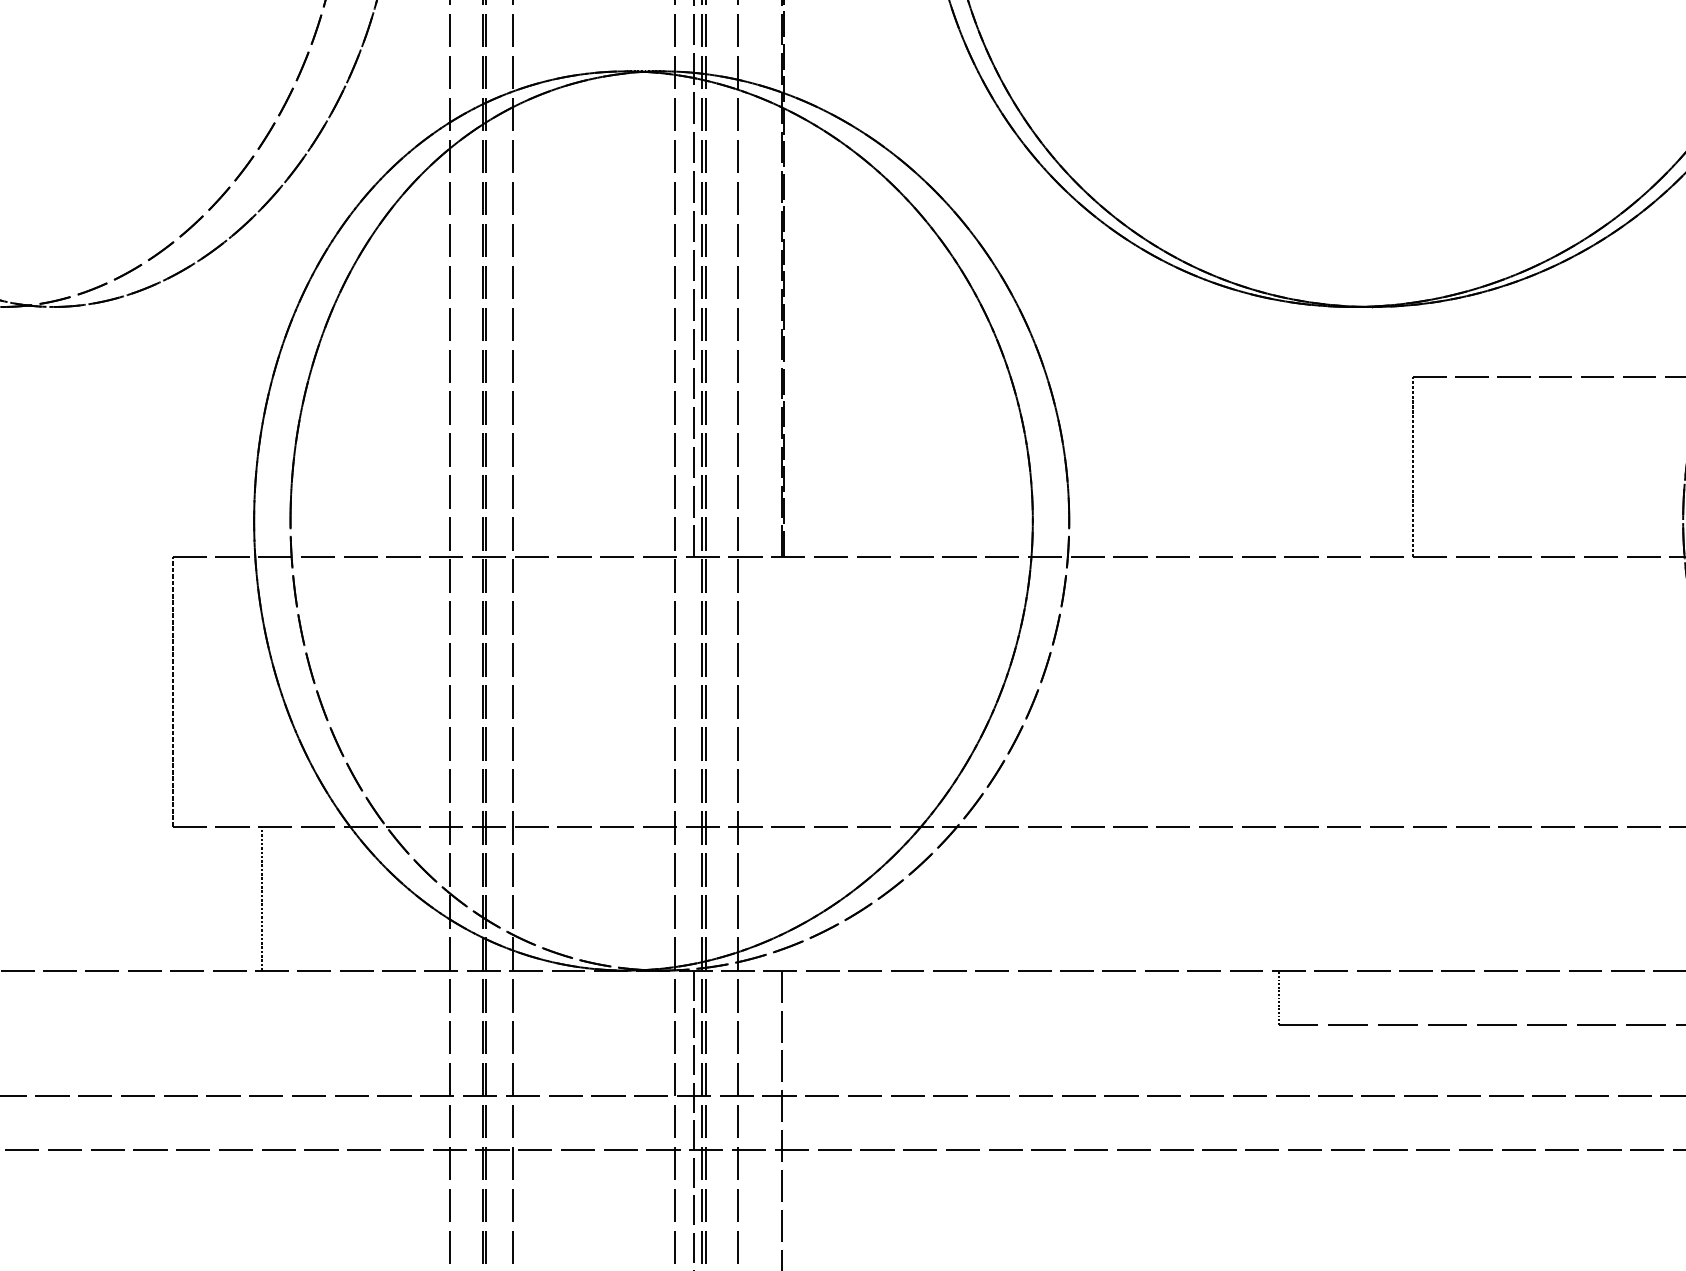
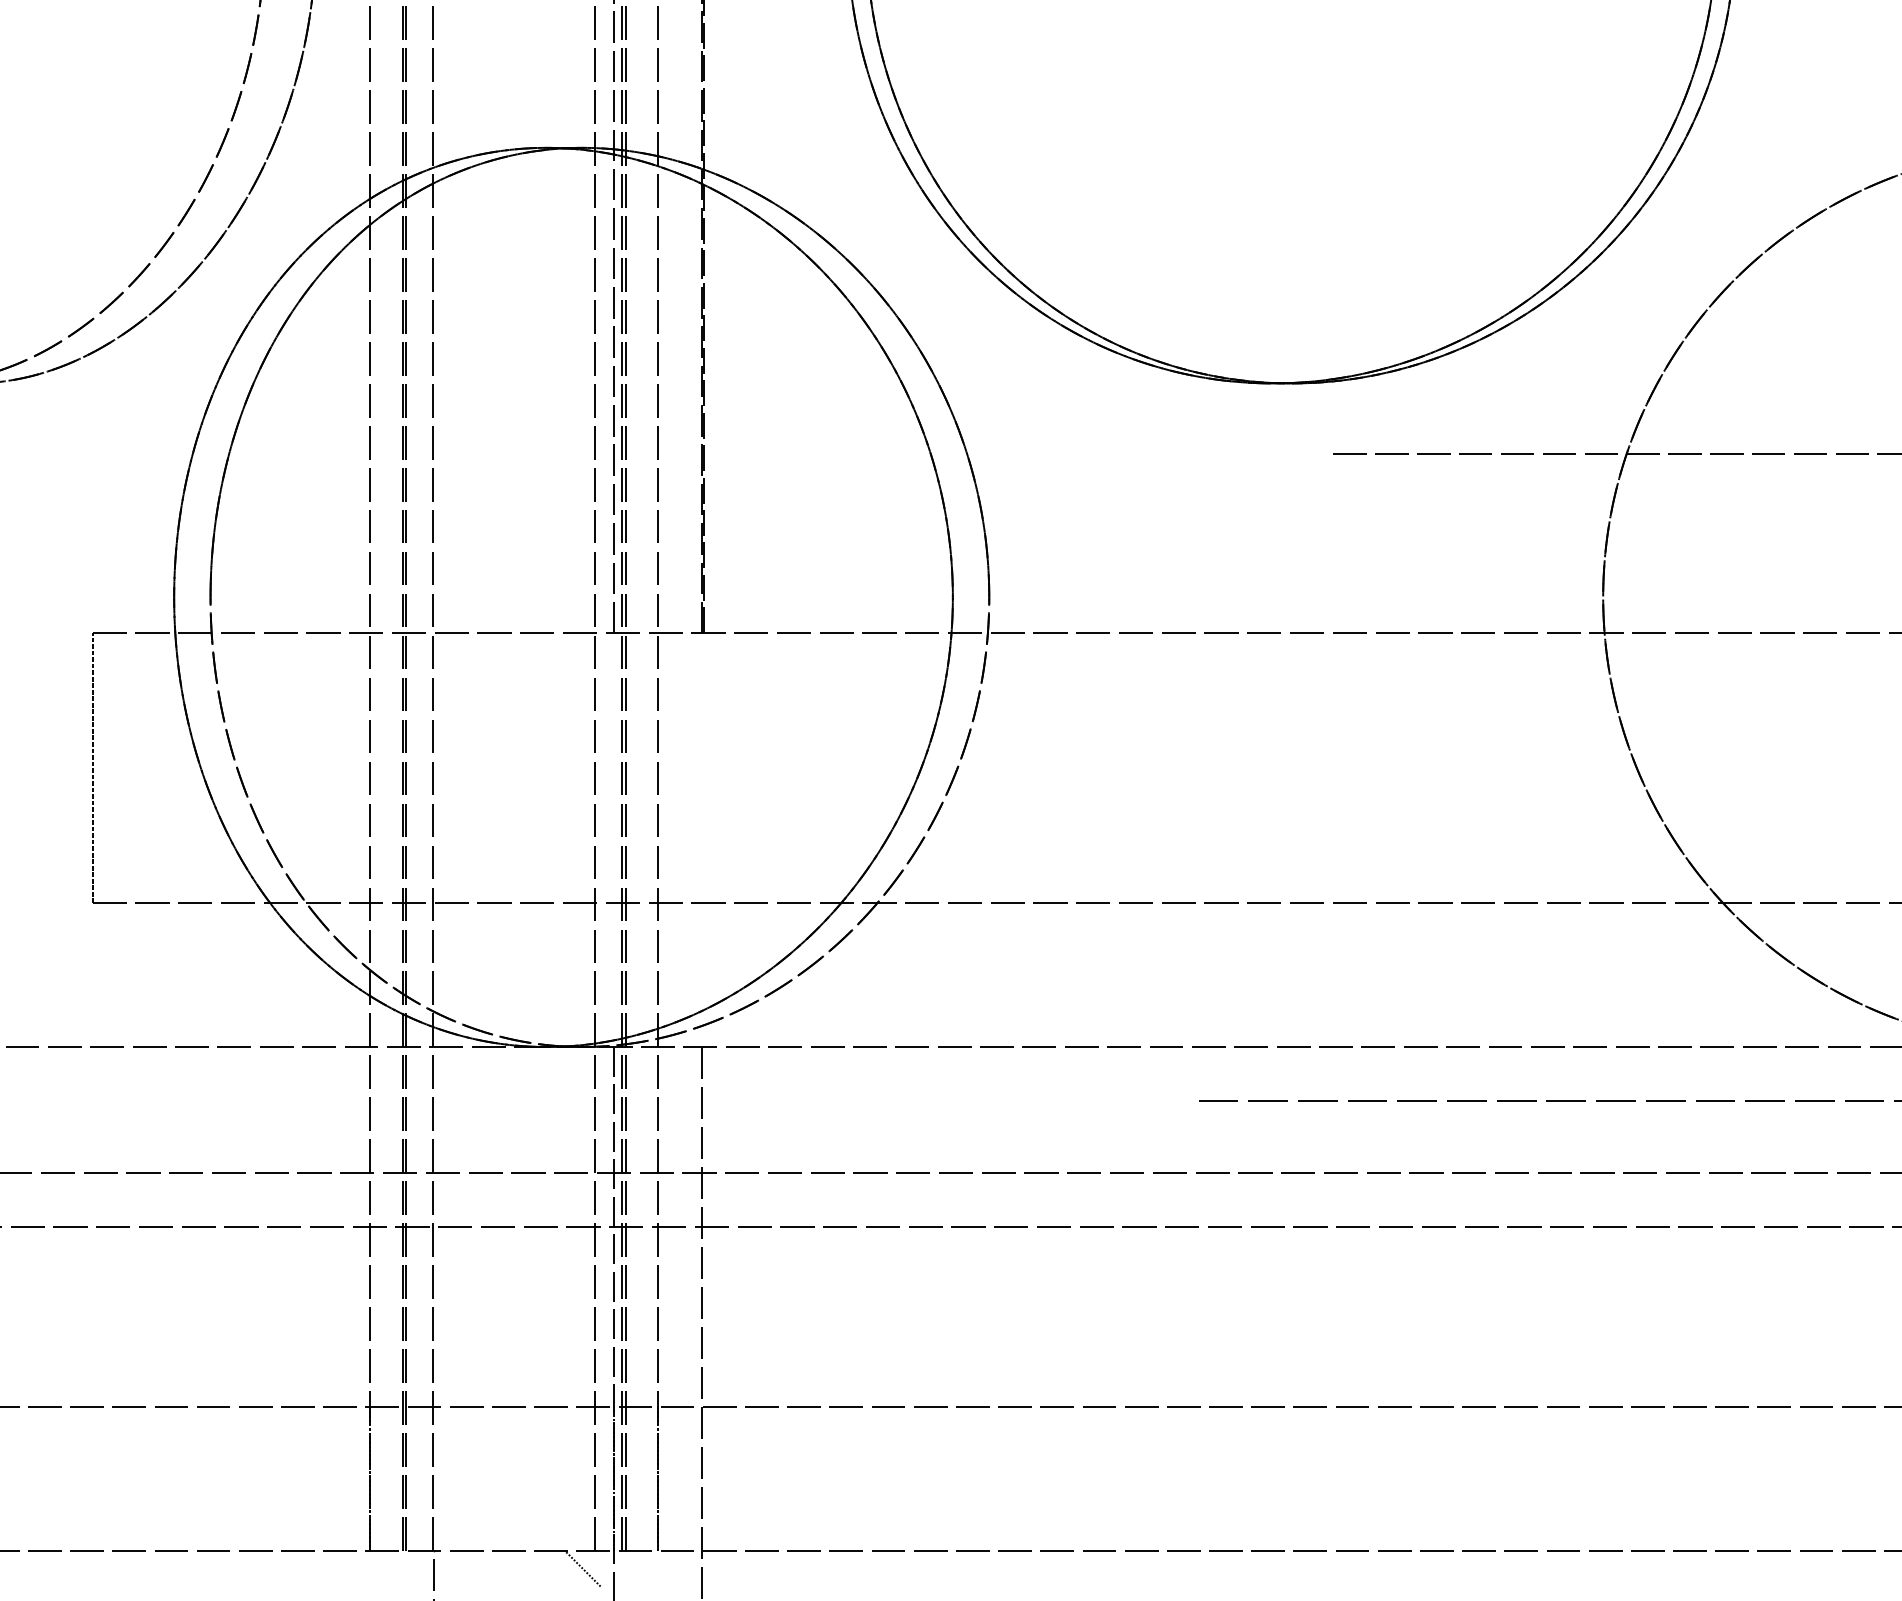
line: (1413, 467) -> (1333, 543), removed
line: (262, 899) -> (182, 975), removed
line: (1278, 997) -> (1198, 1073), removed

